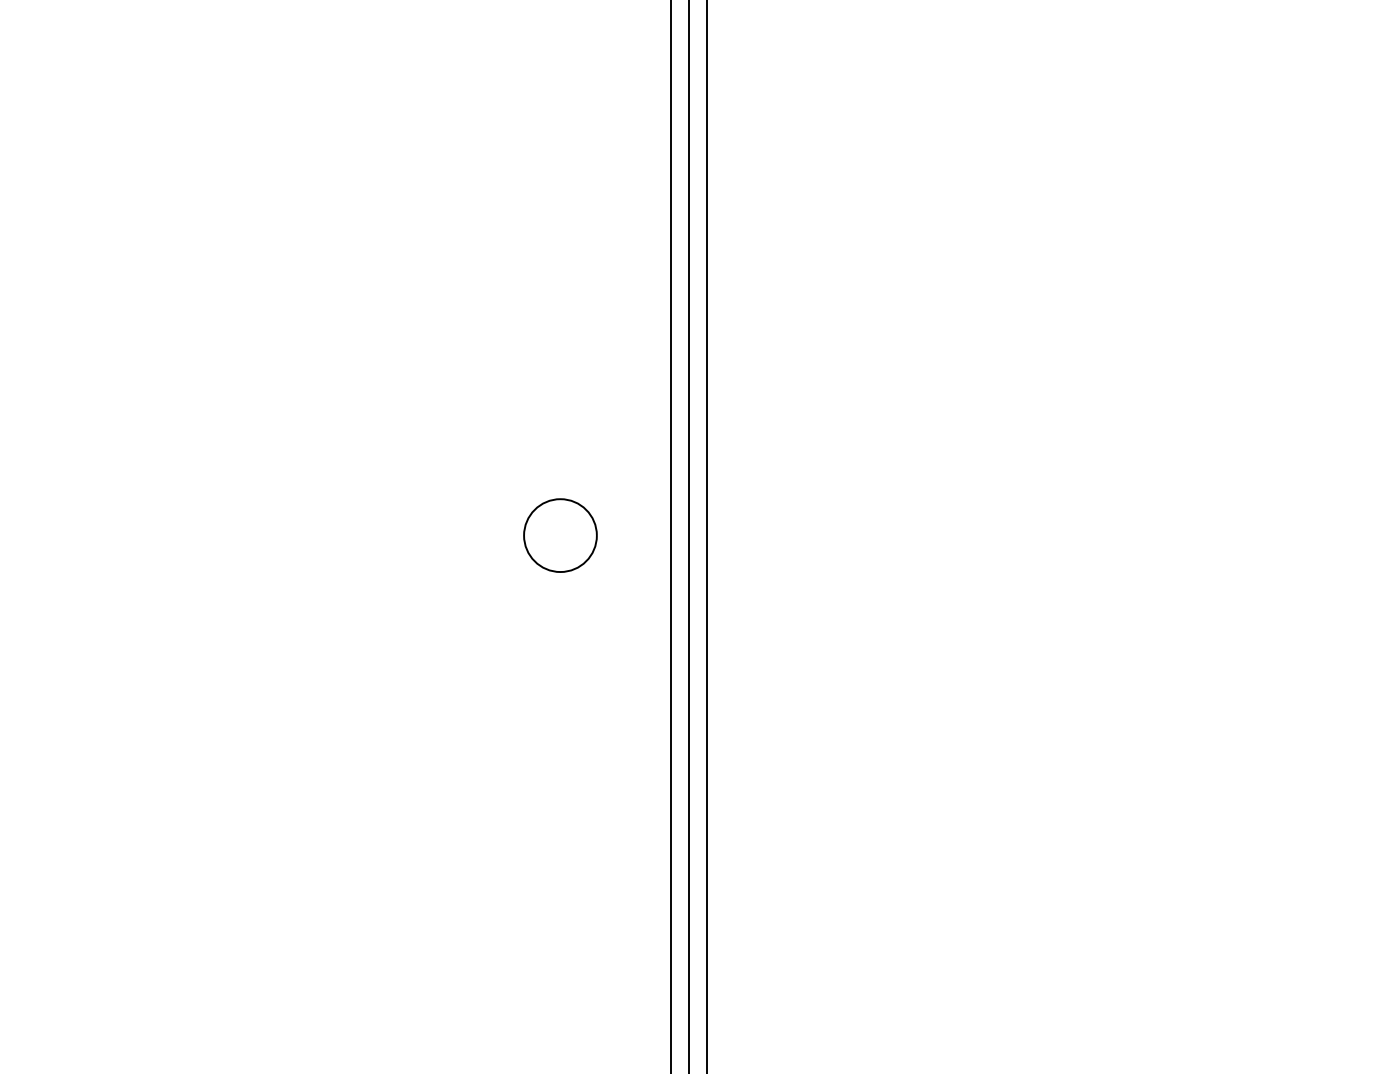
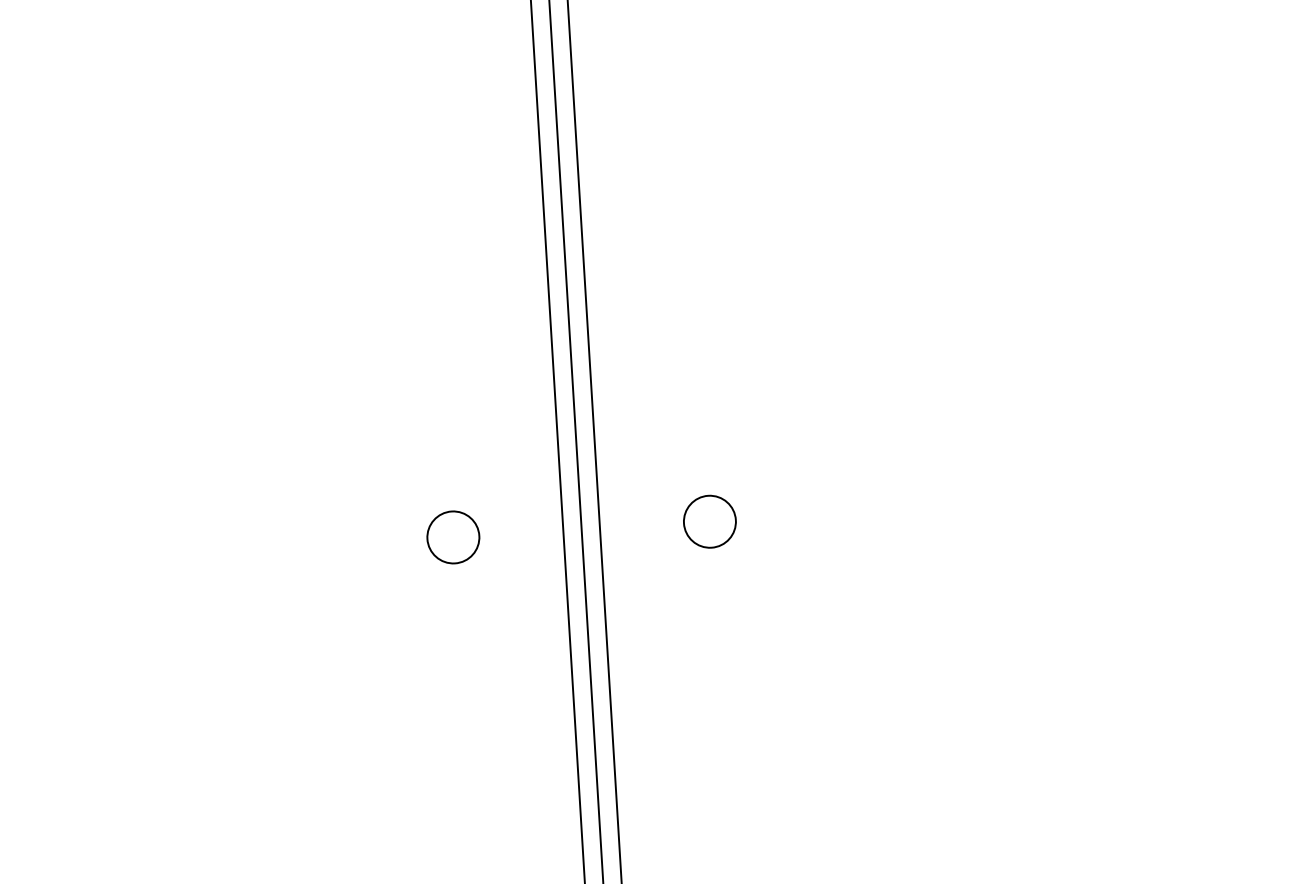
circle: (560, 535) -> (453, 537), size x0.71
circle: (817, 535) -> (709, 521), added

